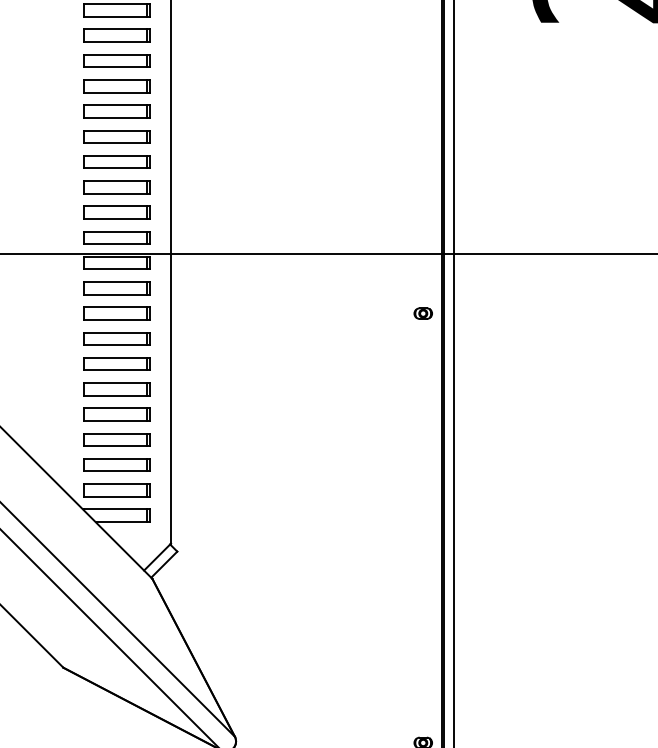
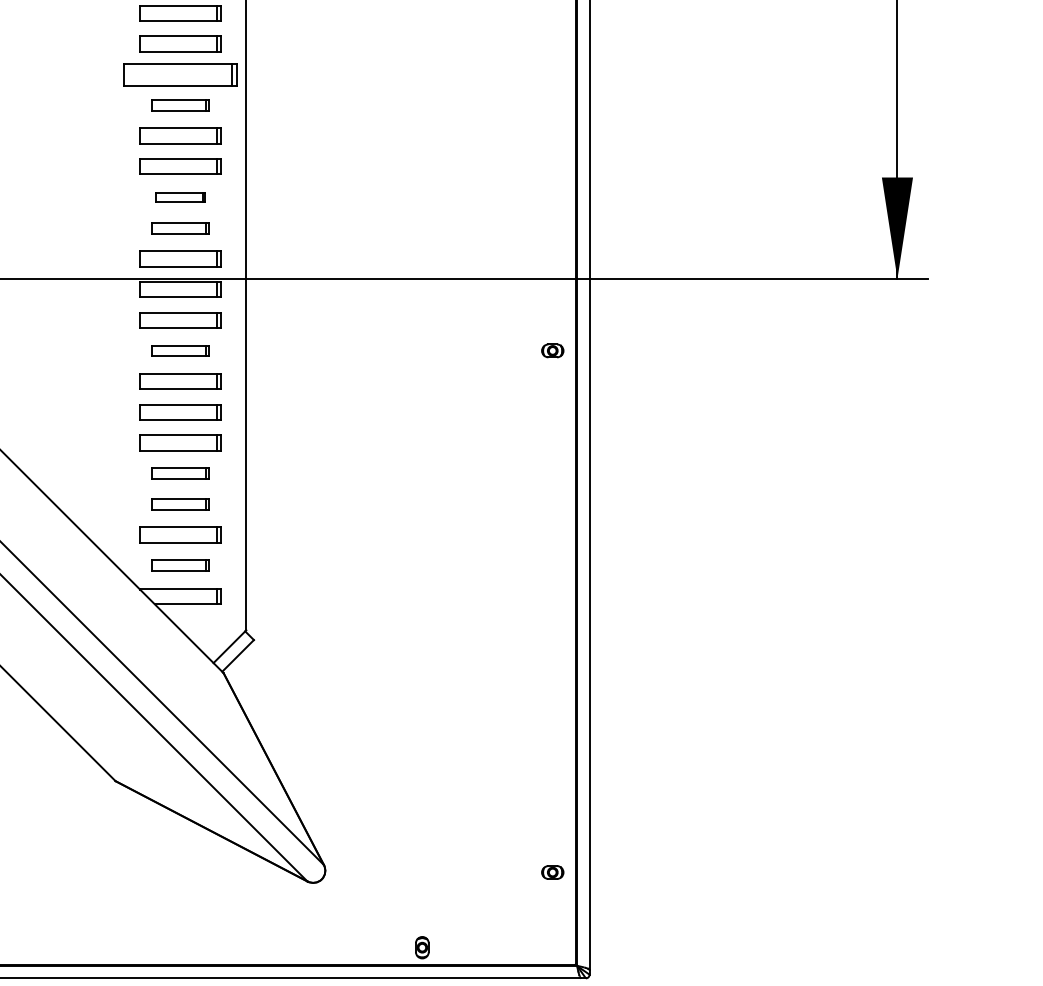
part: (116, 86) -> (180, 74), size x1.4
part: (116, 111) -> (180, 105), size x0.7
part: (116, 187) -> (180, 197), size x0.6
part: (116, 212) -> (180, 228), size x0.7
part: (116, 313) -> (180, 350), size x0.7
part: (116, 414) -> (180, 473), size x0.7
part: (116, 440) -> (180, 504), size x0.7
part: (116, 490) -> (180, 565), size x0.7

